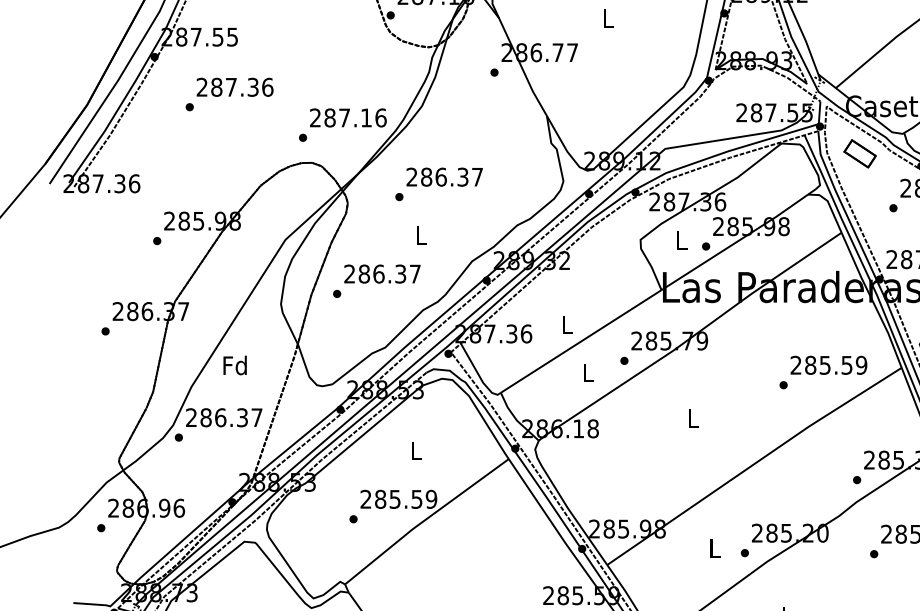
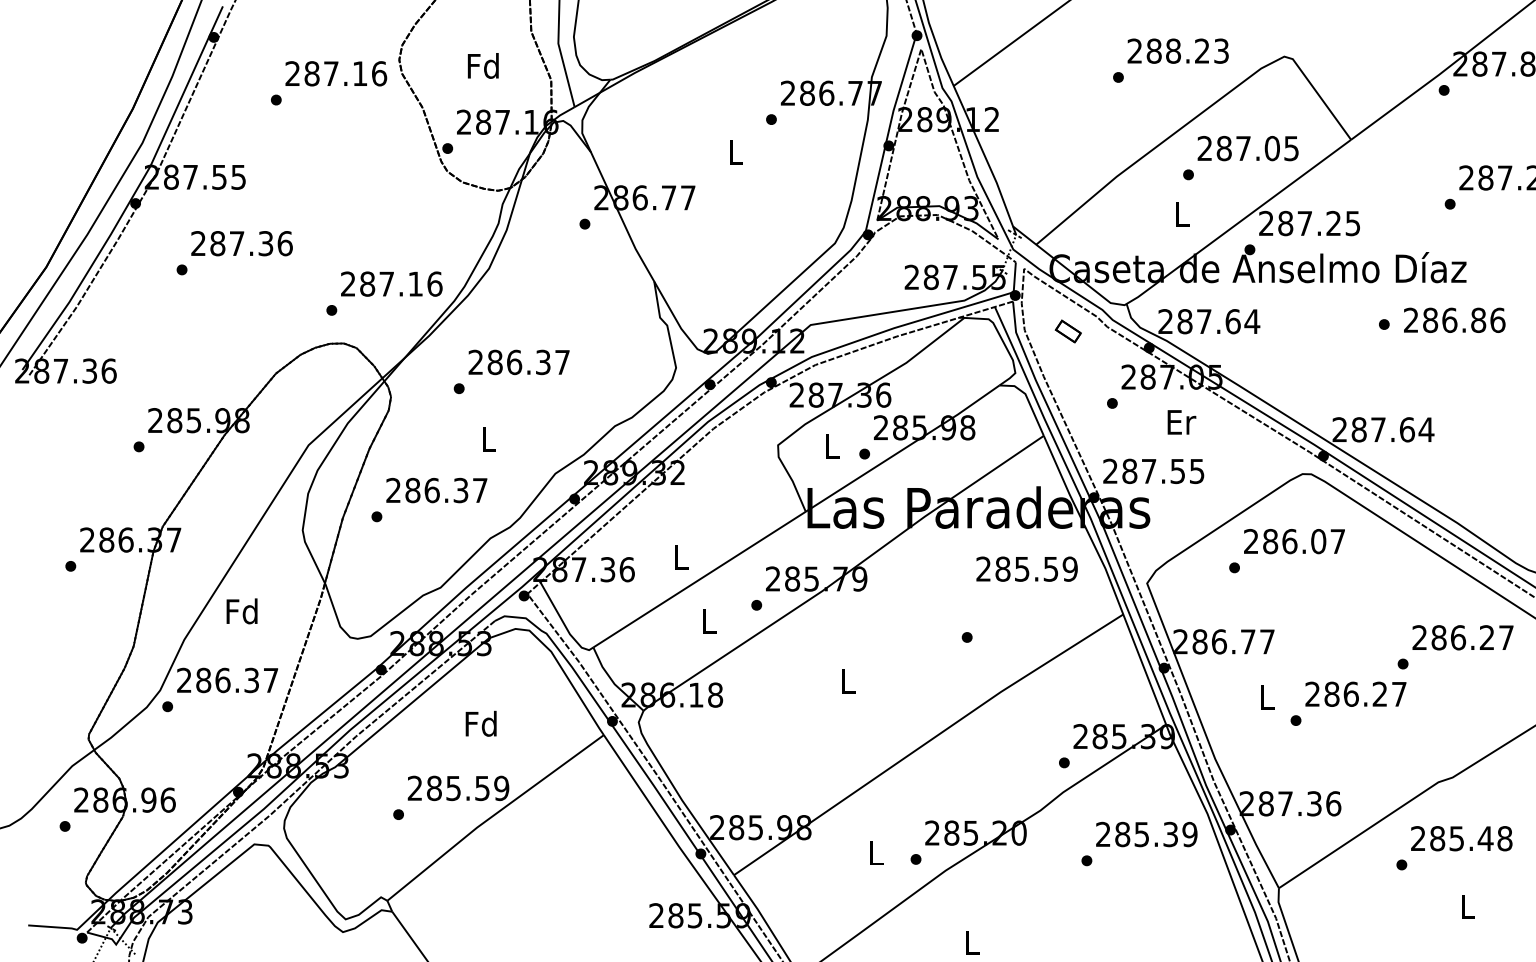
part: (860, 153) -> (1068, 331), size x0.6
text: (828, 364) -> (1026, 568), moved
text: (415, 450) -> (480, 723), L -> Fd

